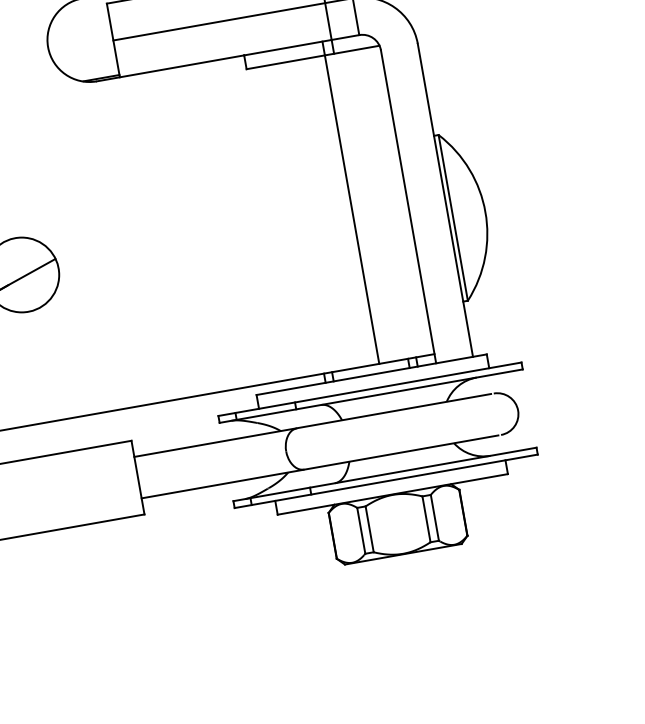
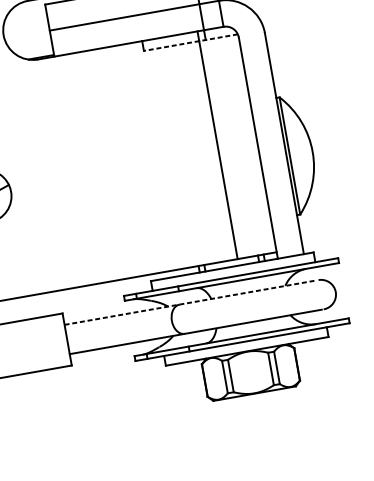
line: (312, 57) -> (190, 42), solid -> dashed
line: (313, 425) -> (191, 302), solid -> dashed

